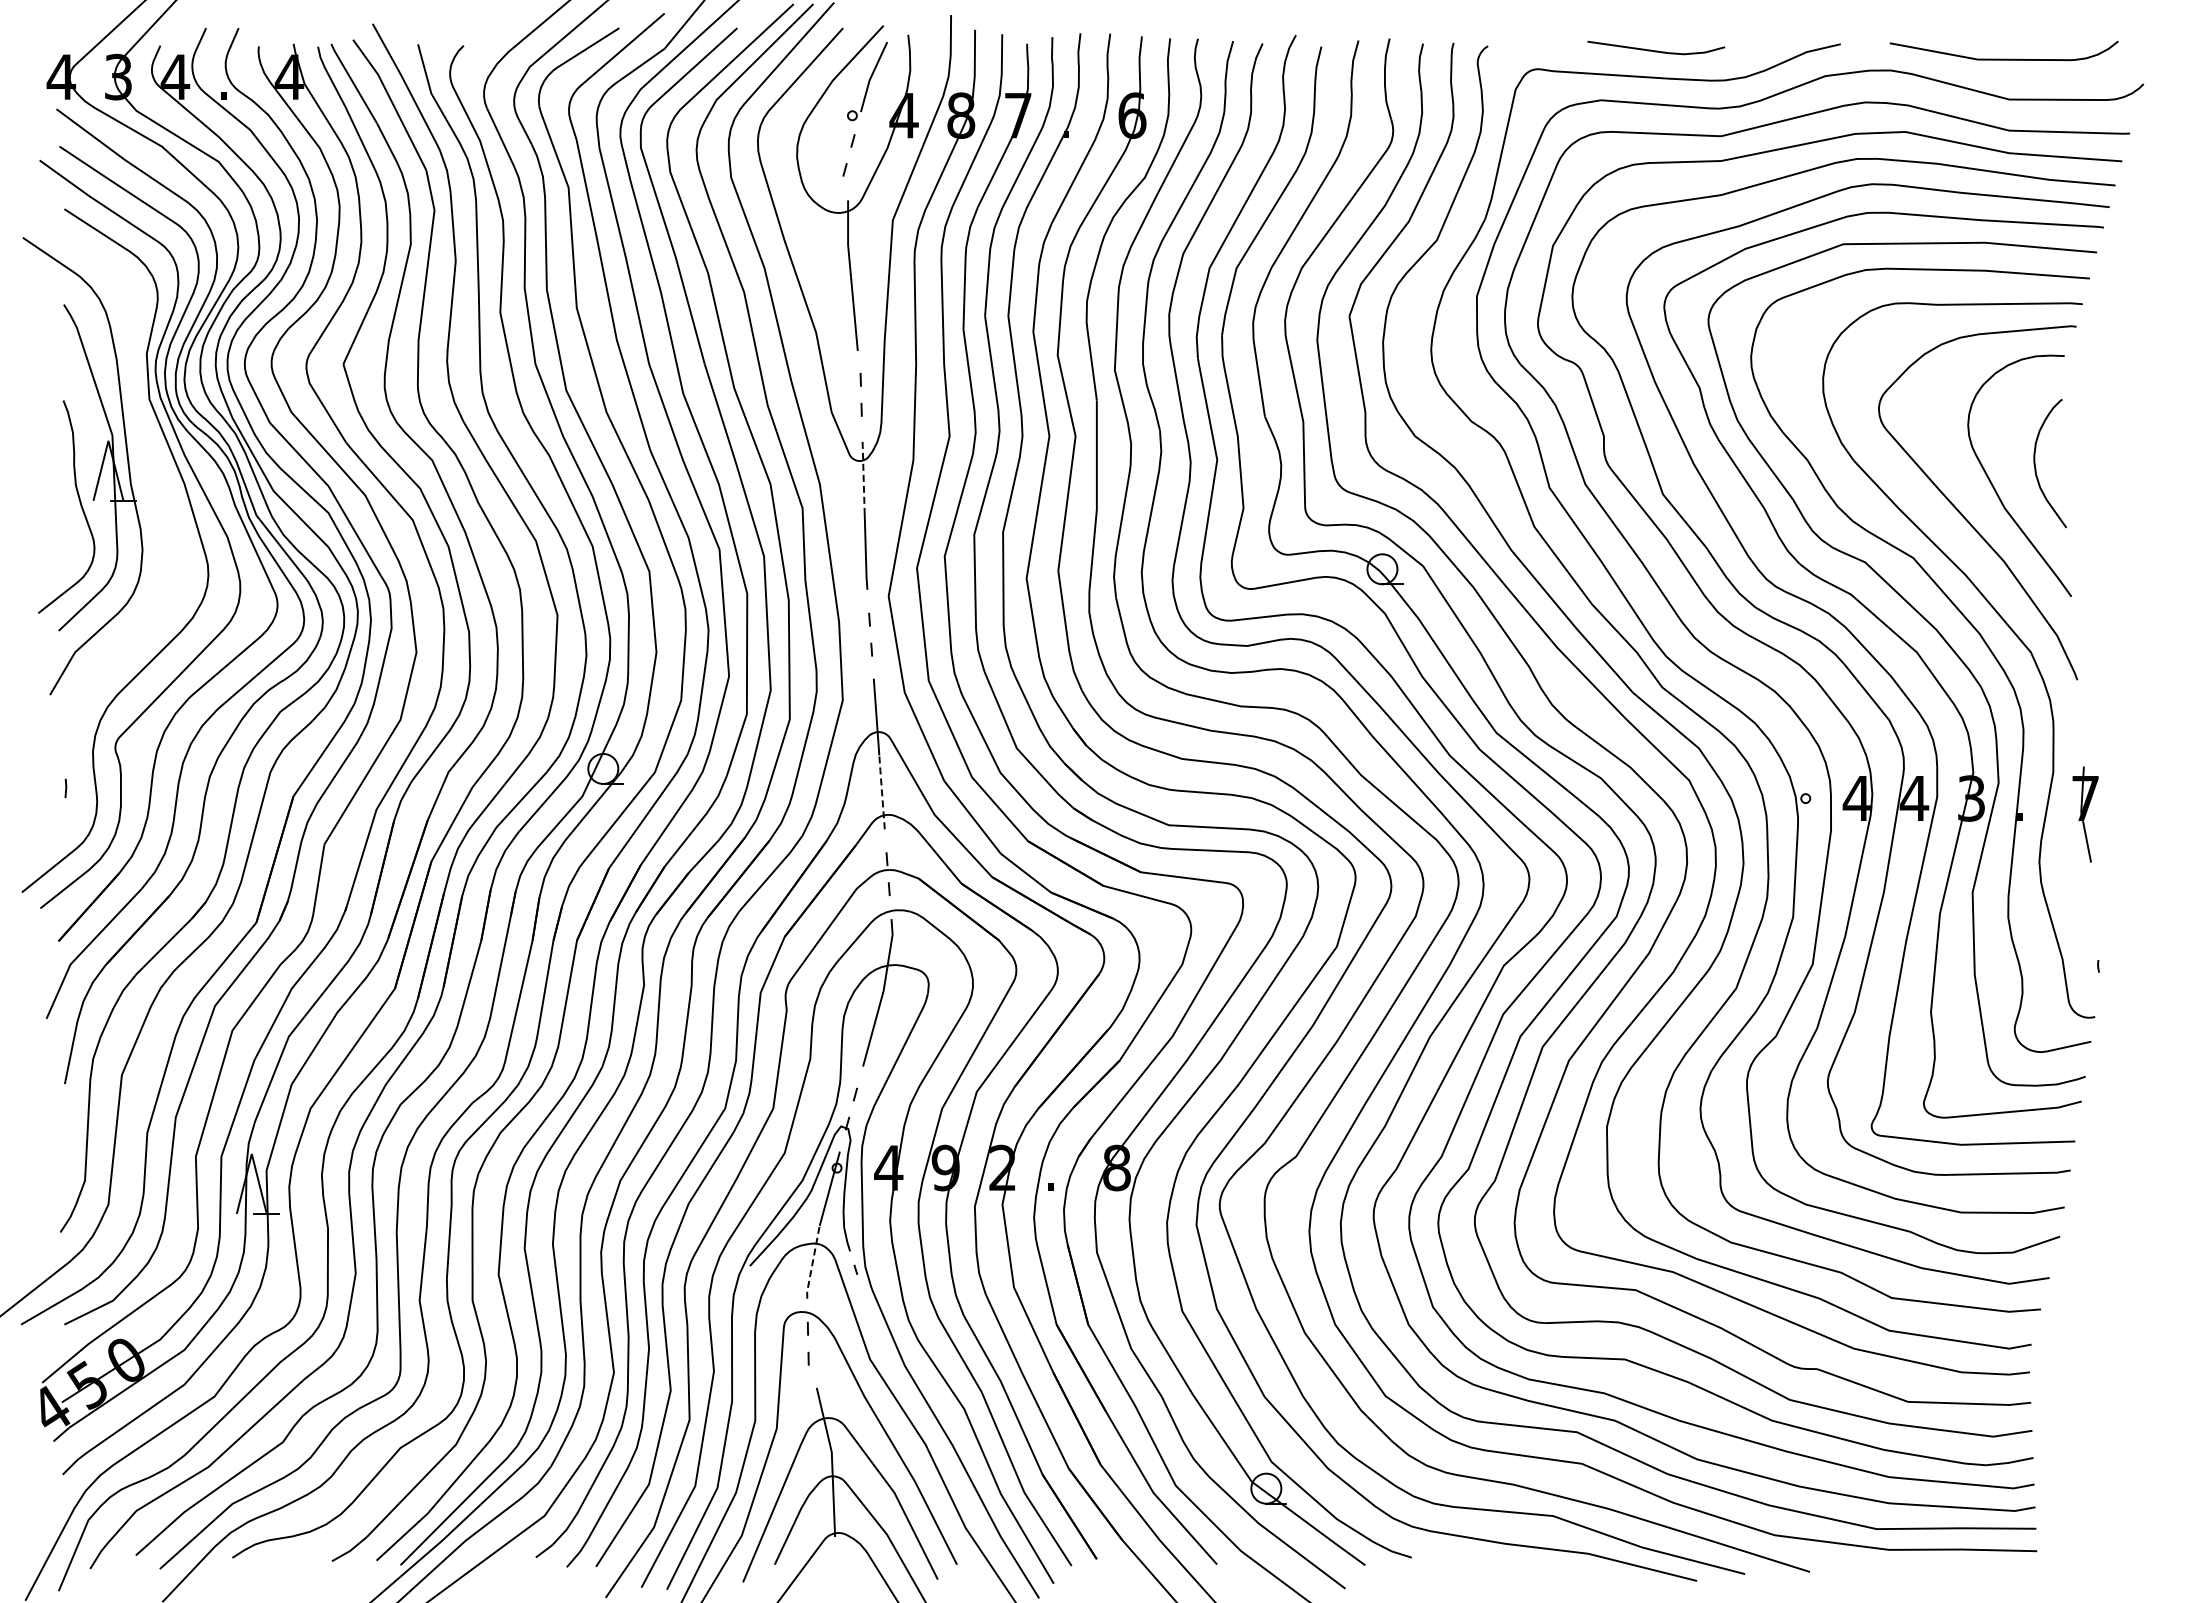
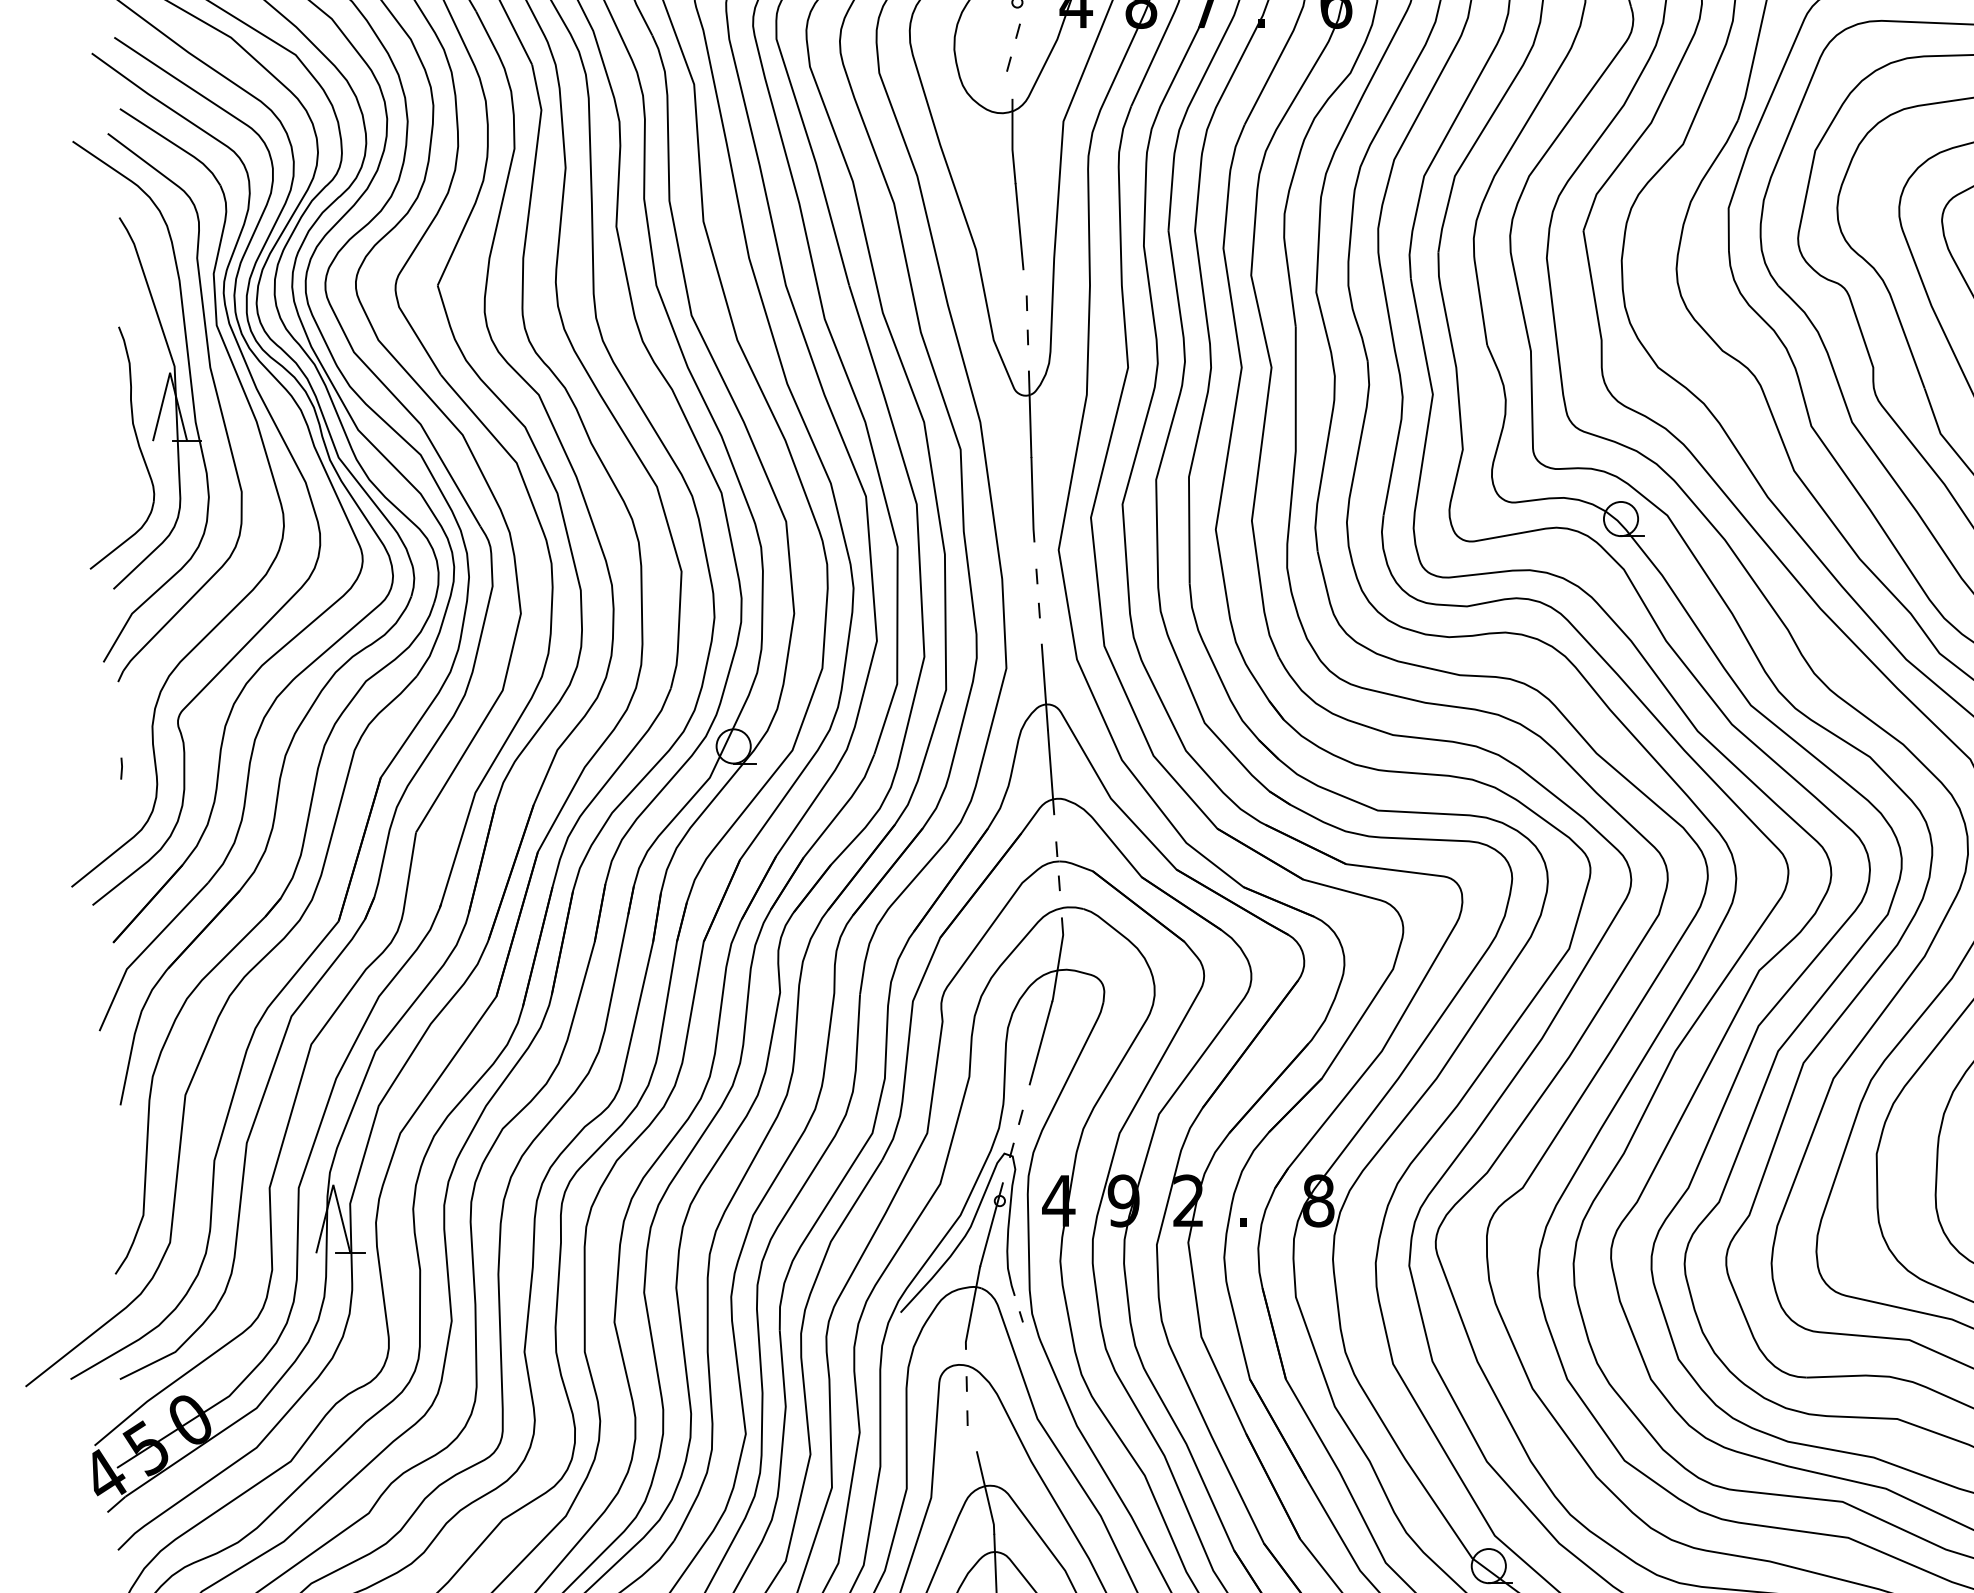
part: (149, 463) -> (216, 398), added
line: (863, 477) -> (1030, 414), dashed -> solid
line: (881, 791) -> (1050, 772), dashed -> solid
line: (813, 1261) -> (973, 1307), dashed -> solid

